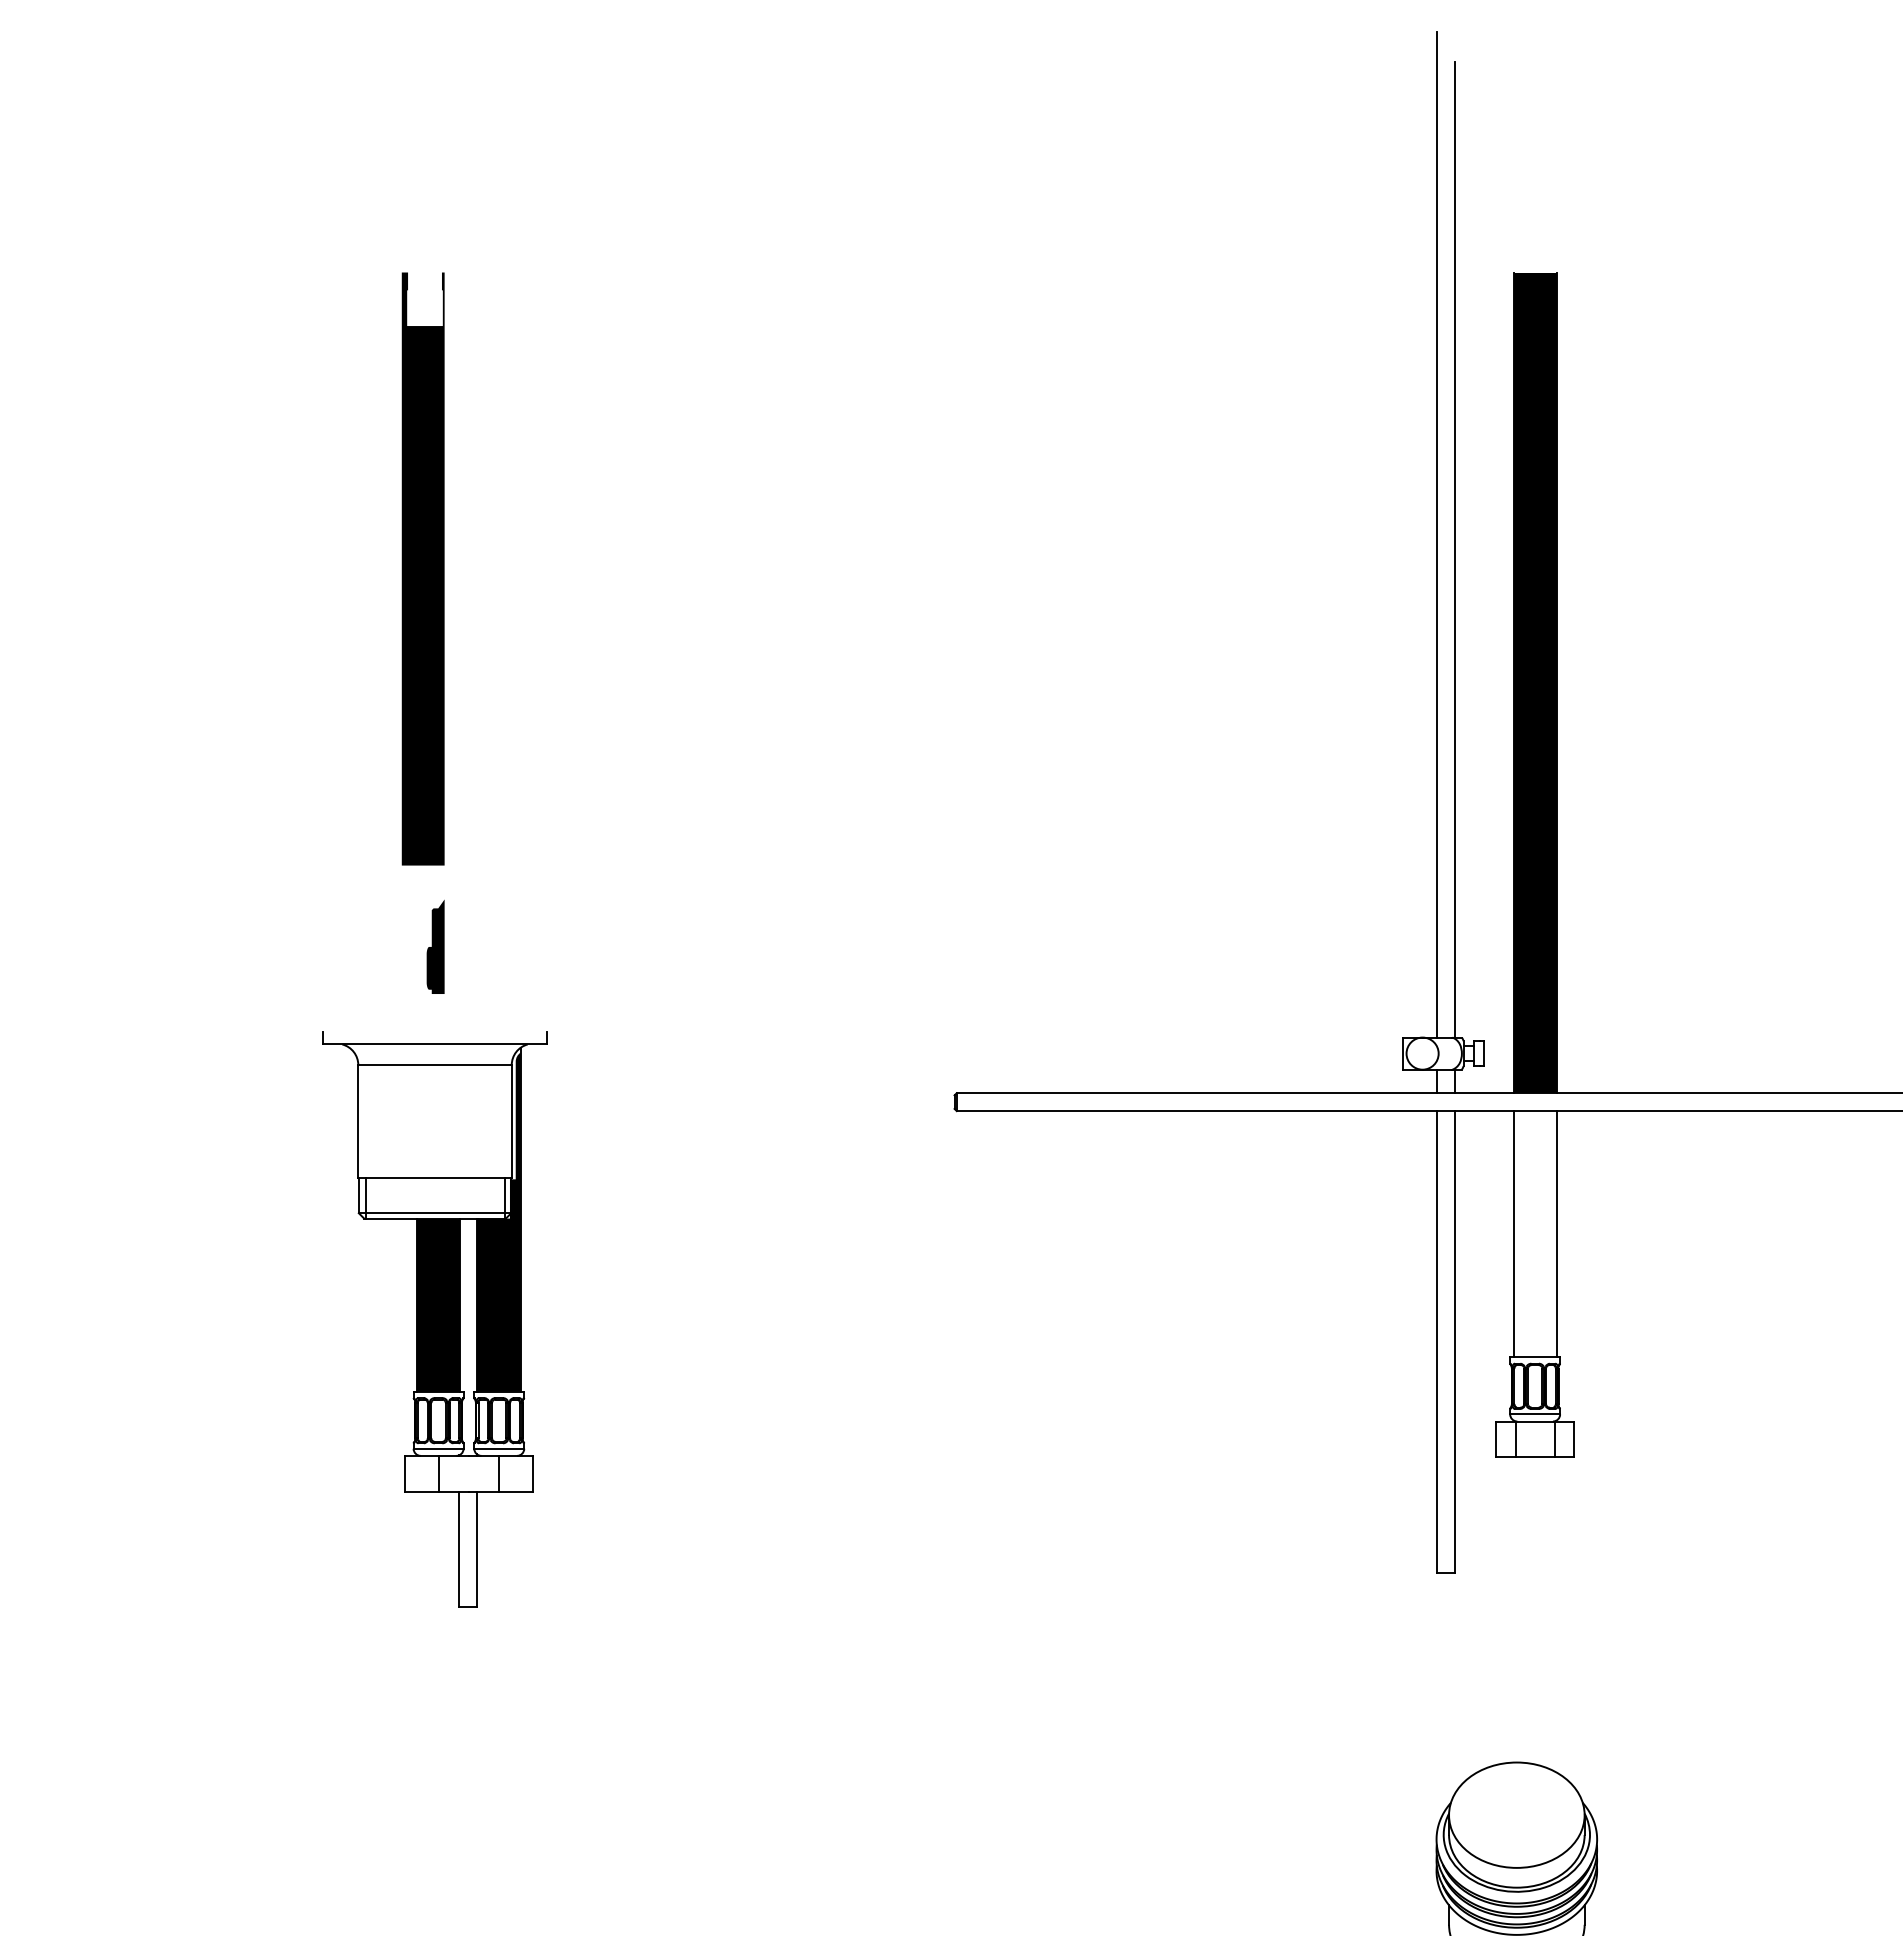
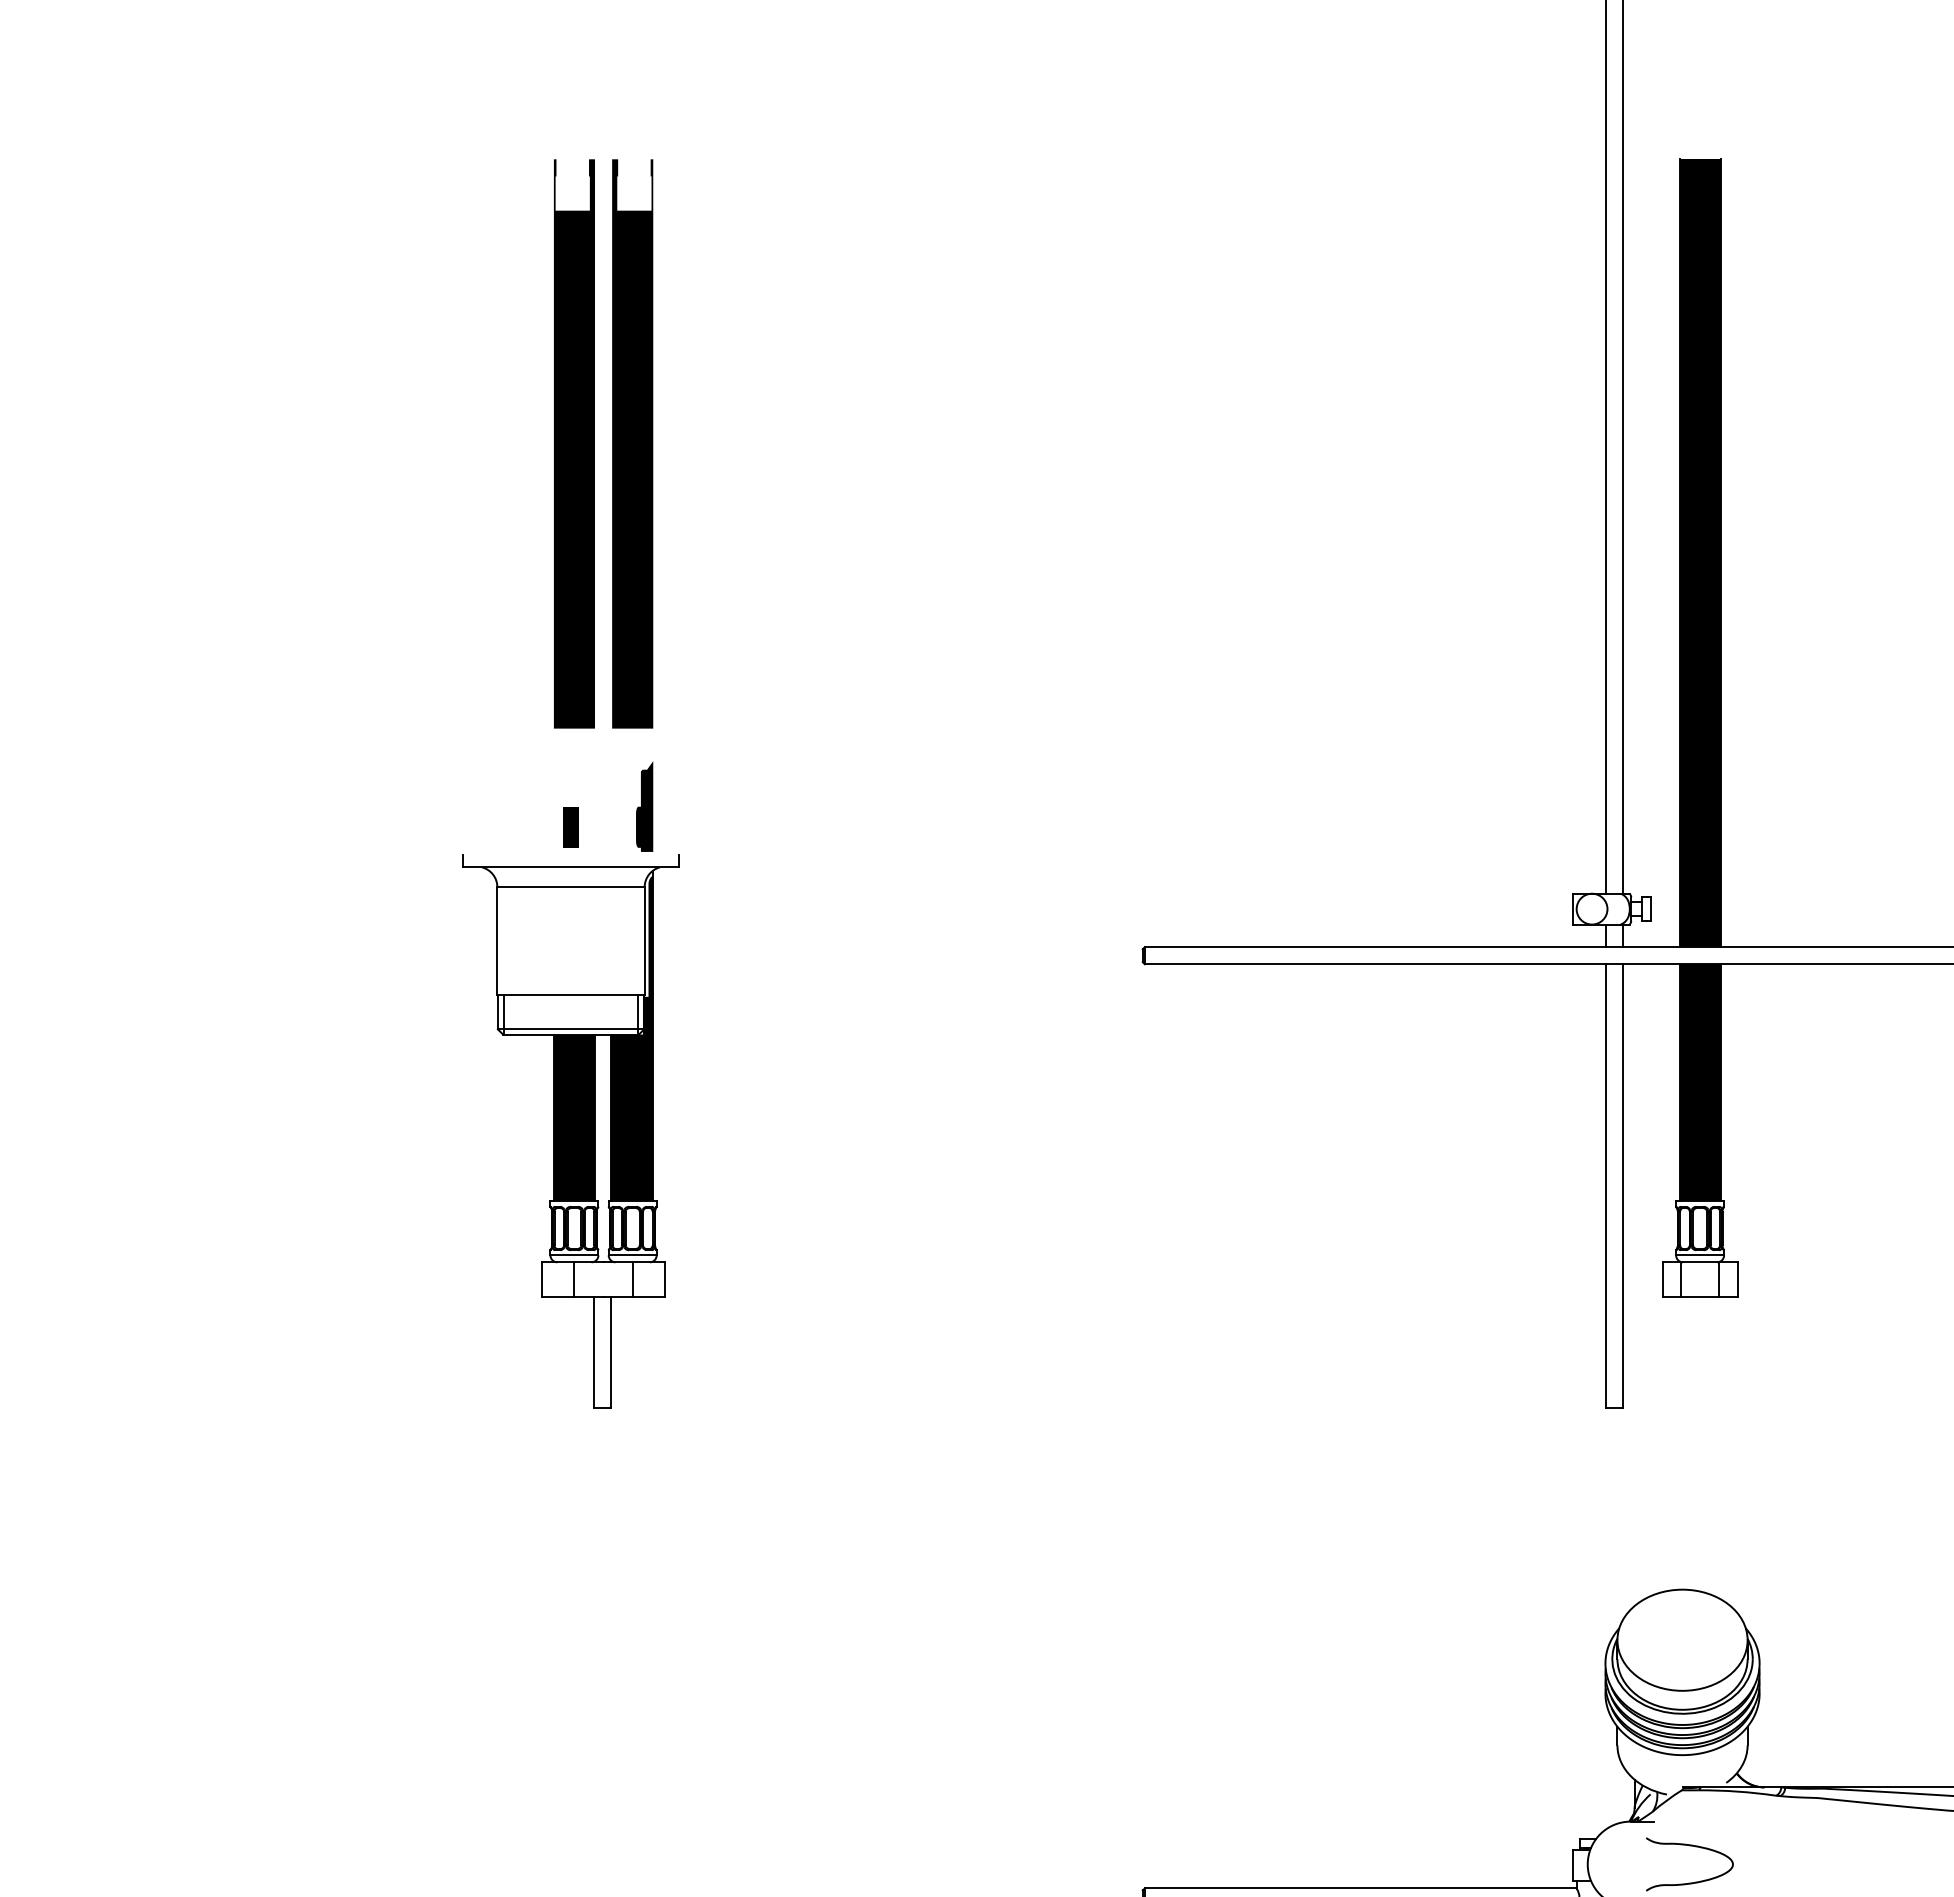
fill: (362, 568) -> (574, 443), added
fill: (358, 967) -> (570, 826), added
fill: (1534, 1234) -> (1699, 1082), added
part: (434, 1319) -> (570, 1131), moved

